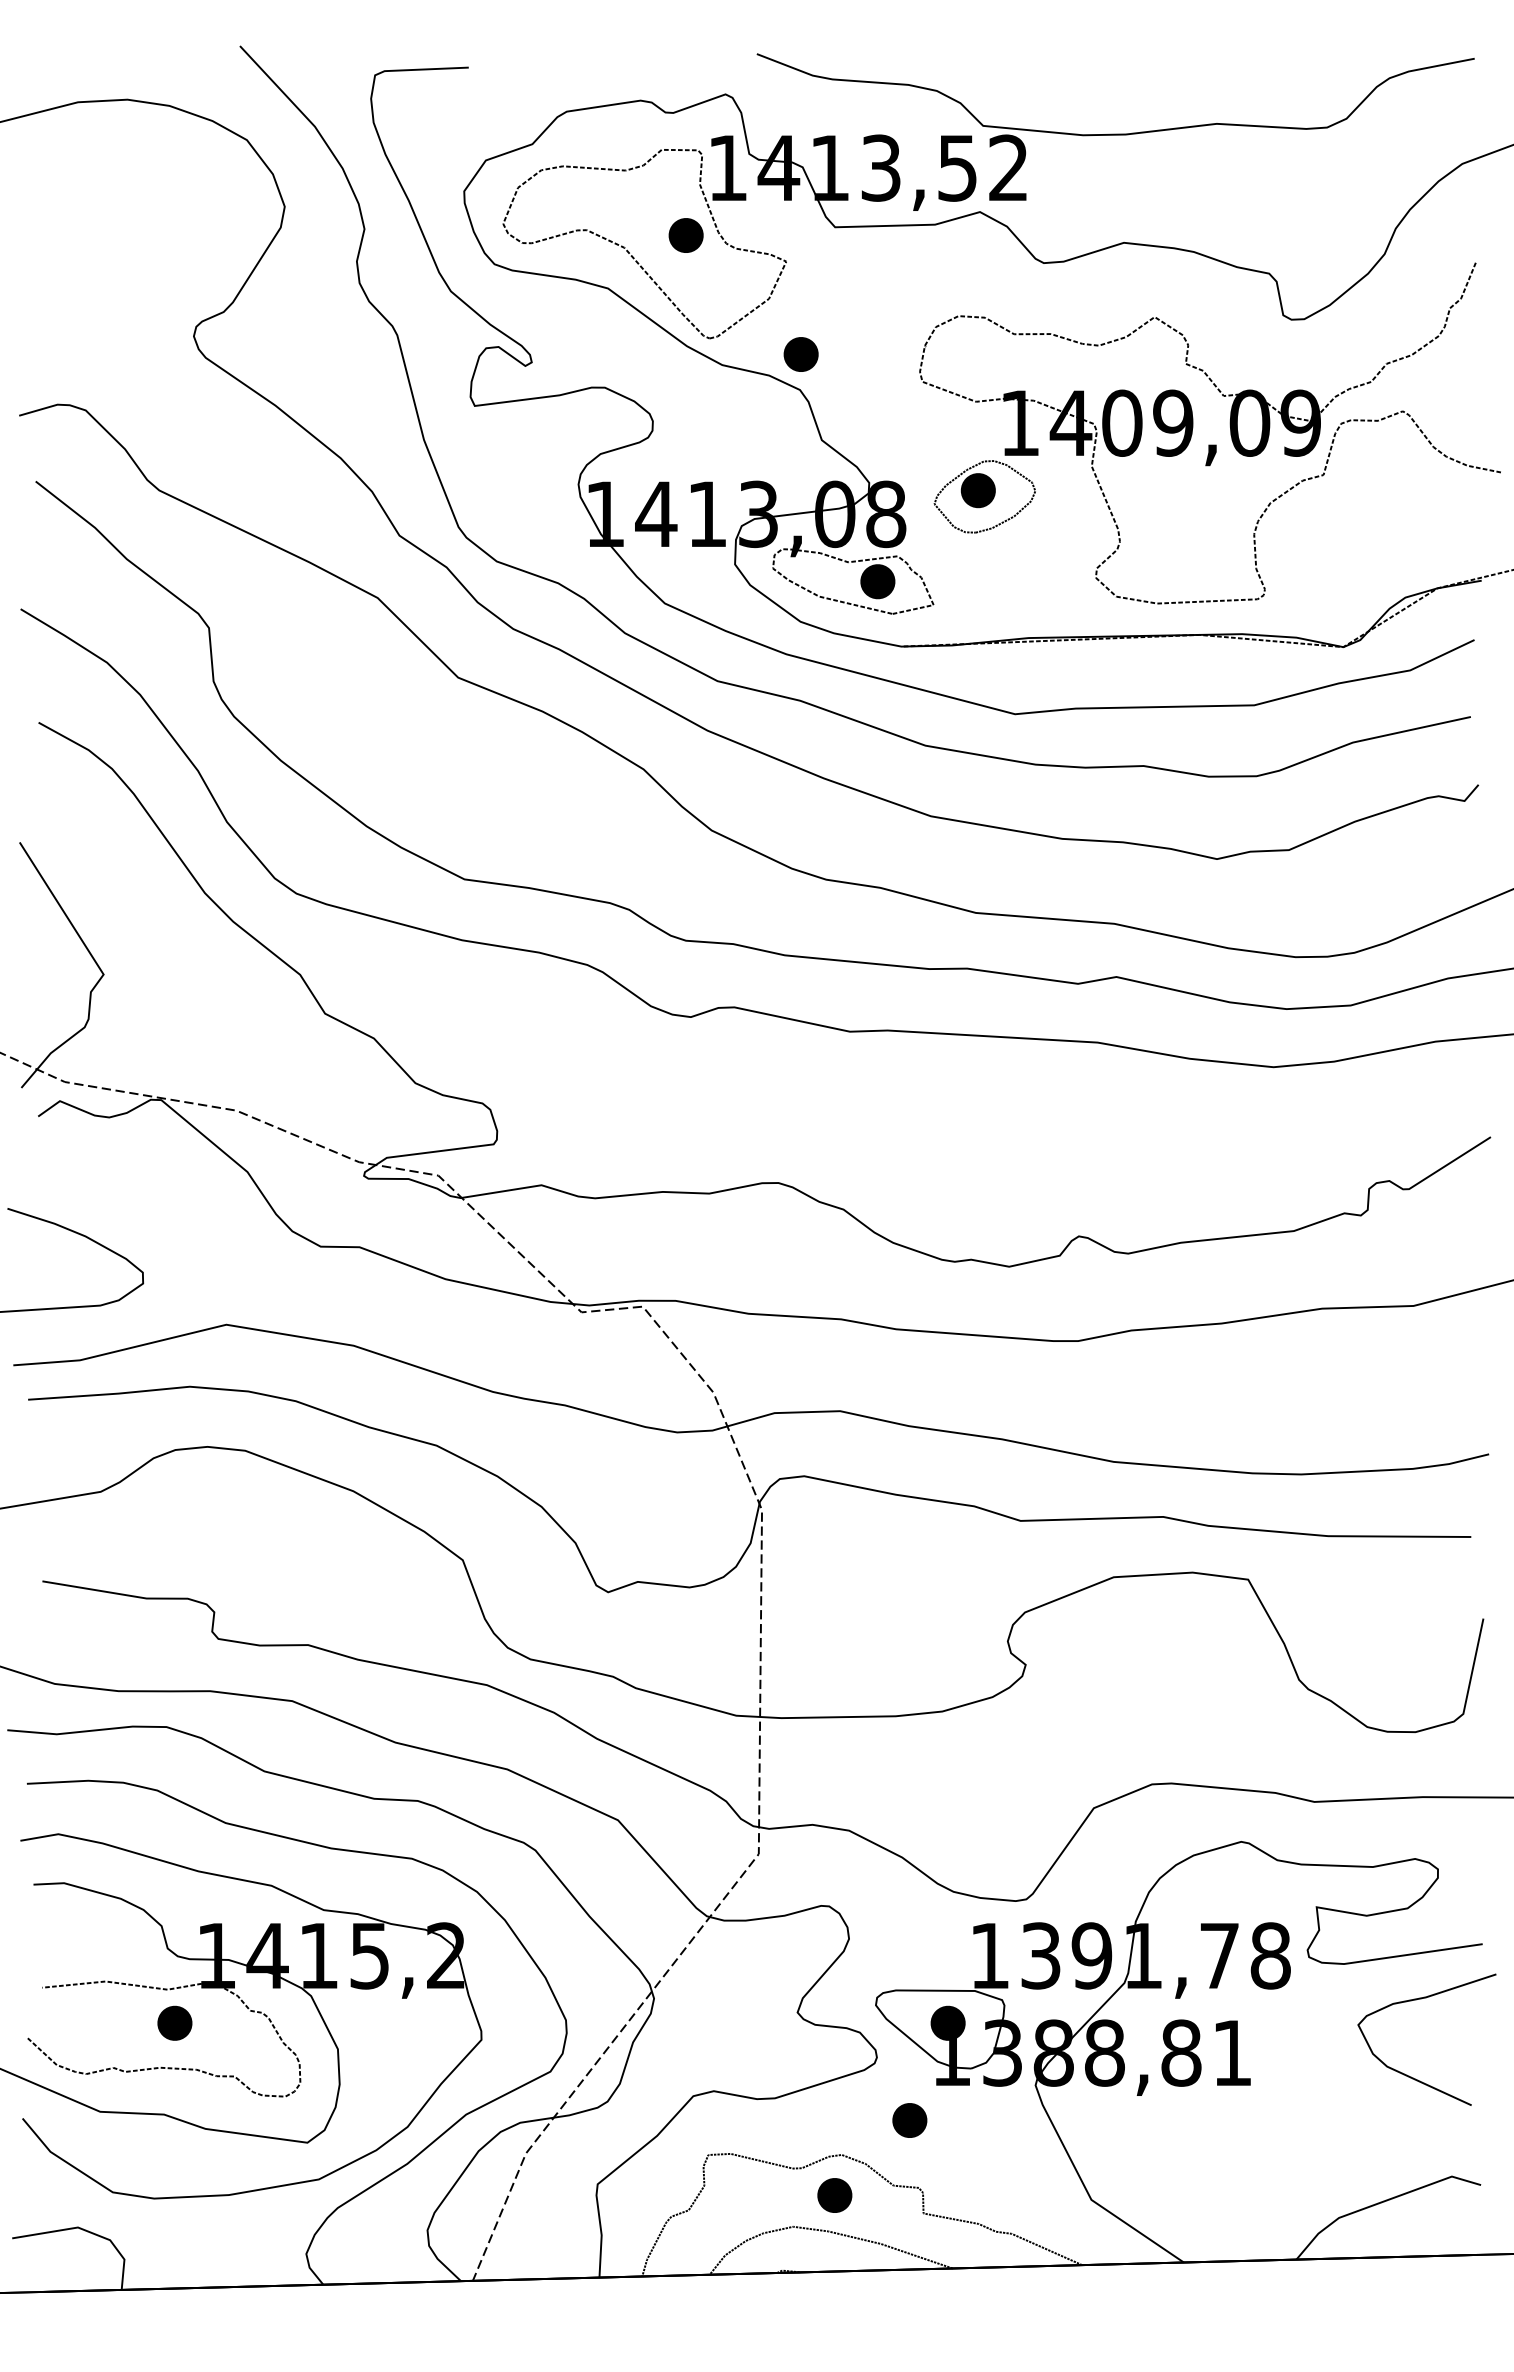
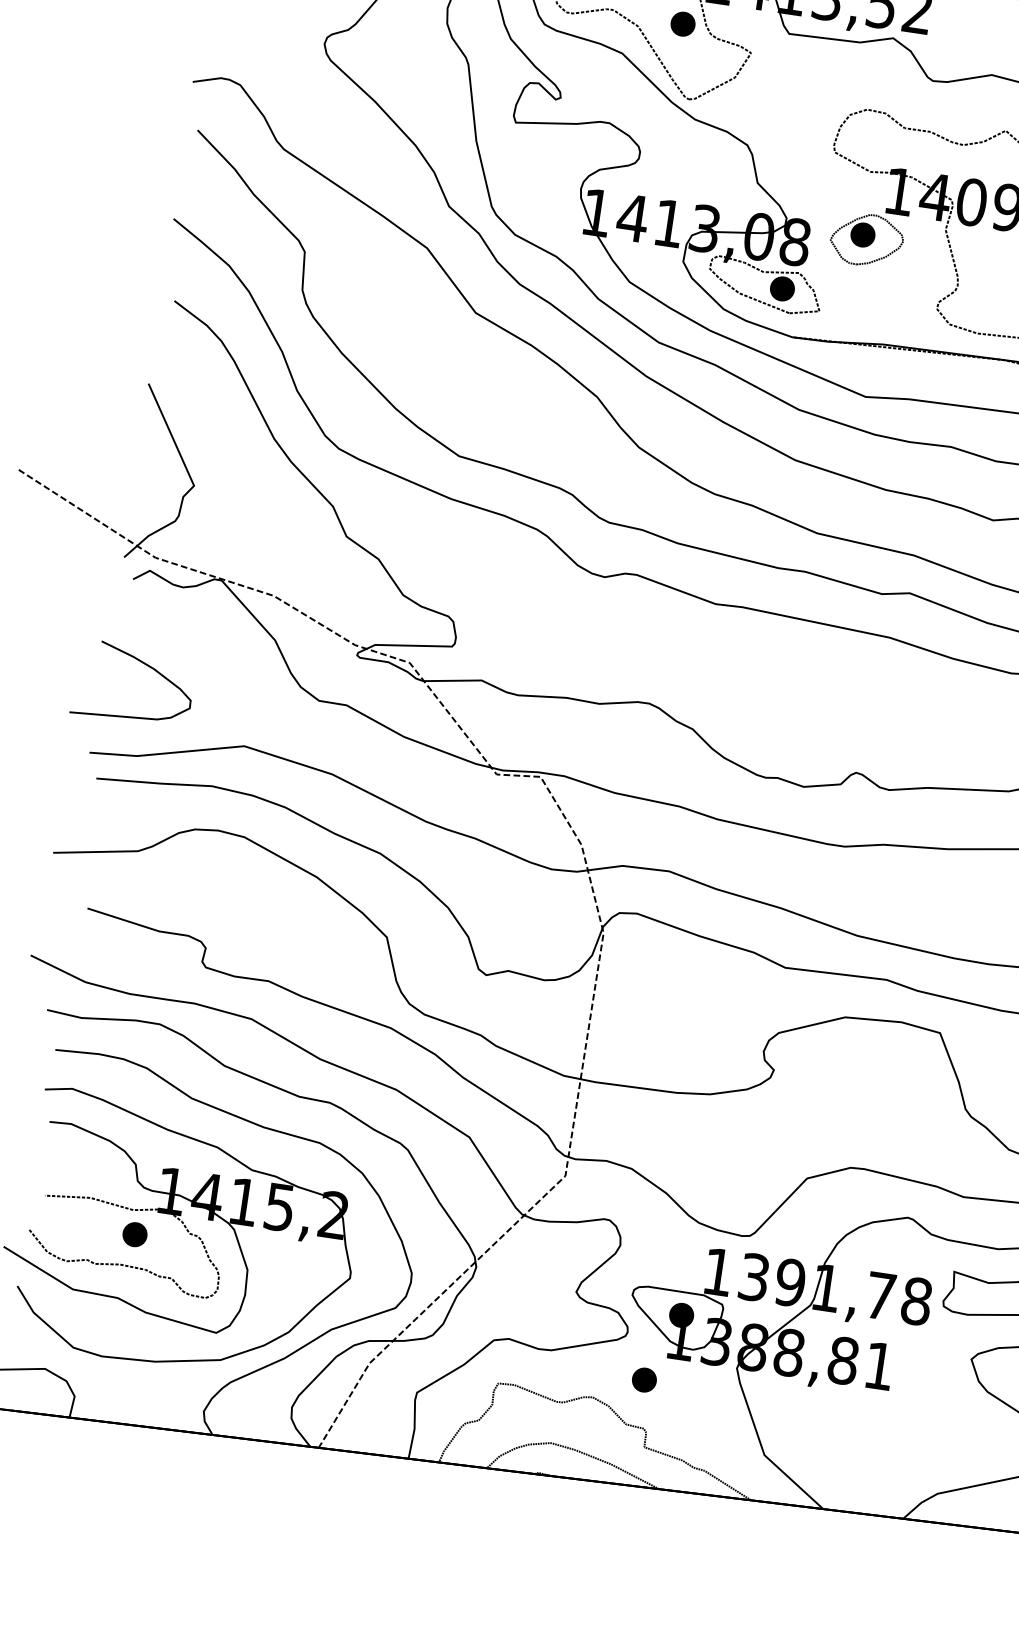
part: (800, 354) -> (751, 120), removed
part: (834, 2195) -> (583, 1425), removed

